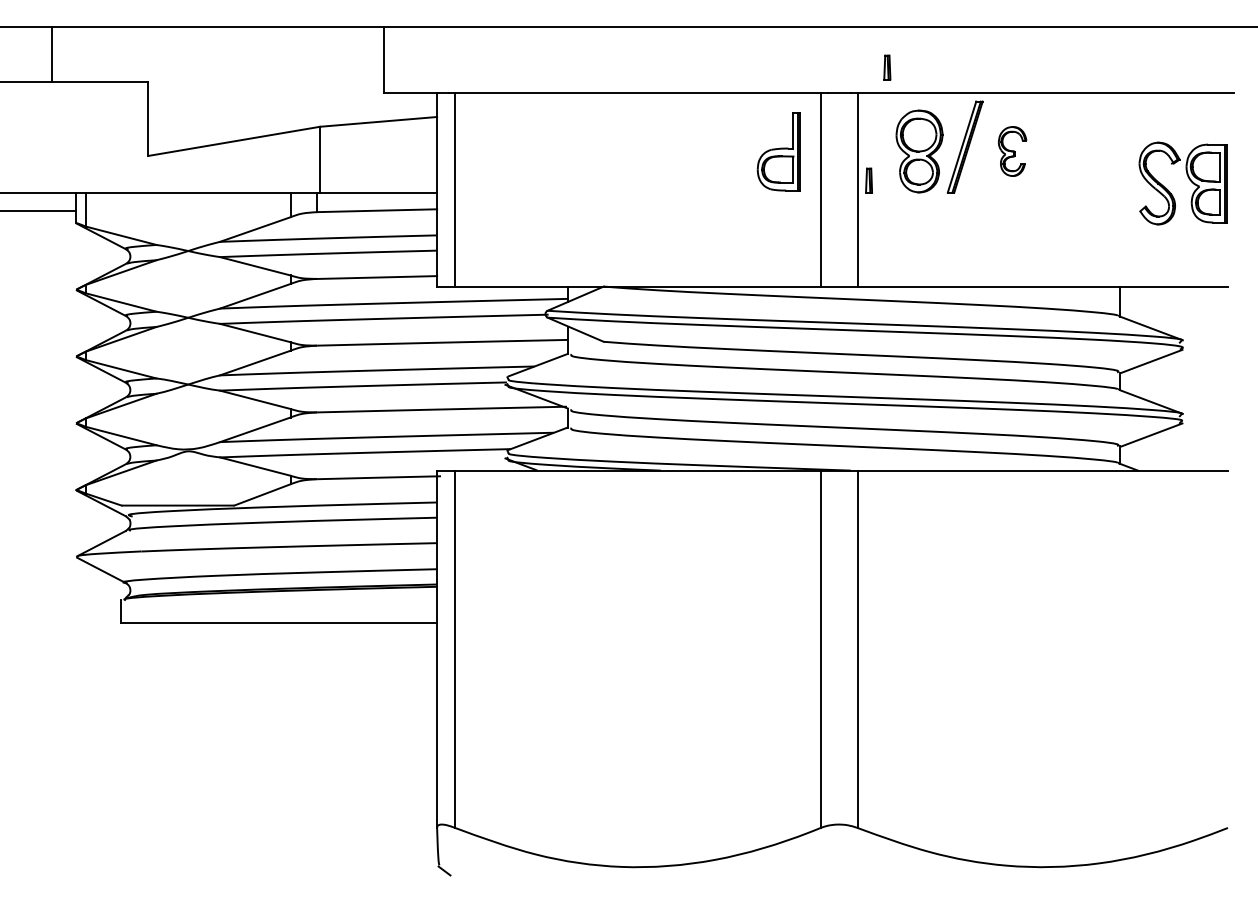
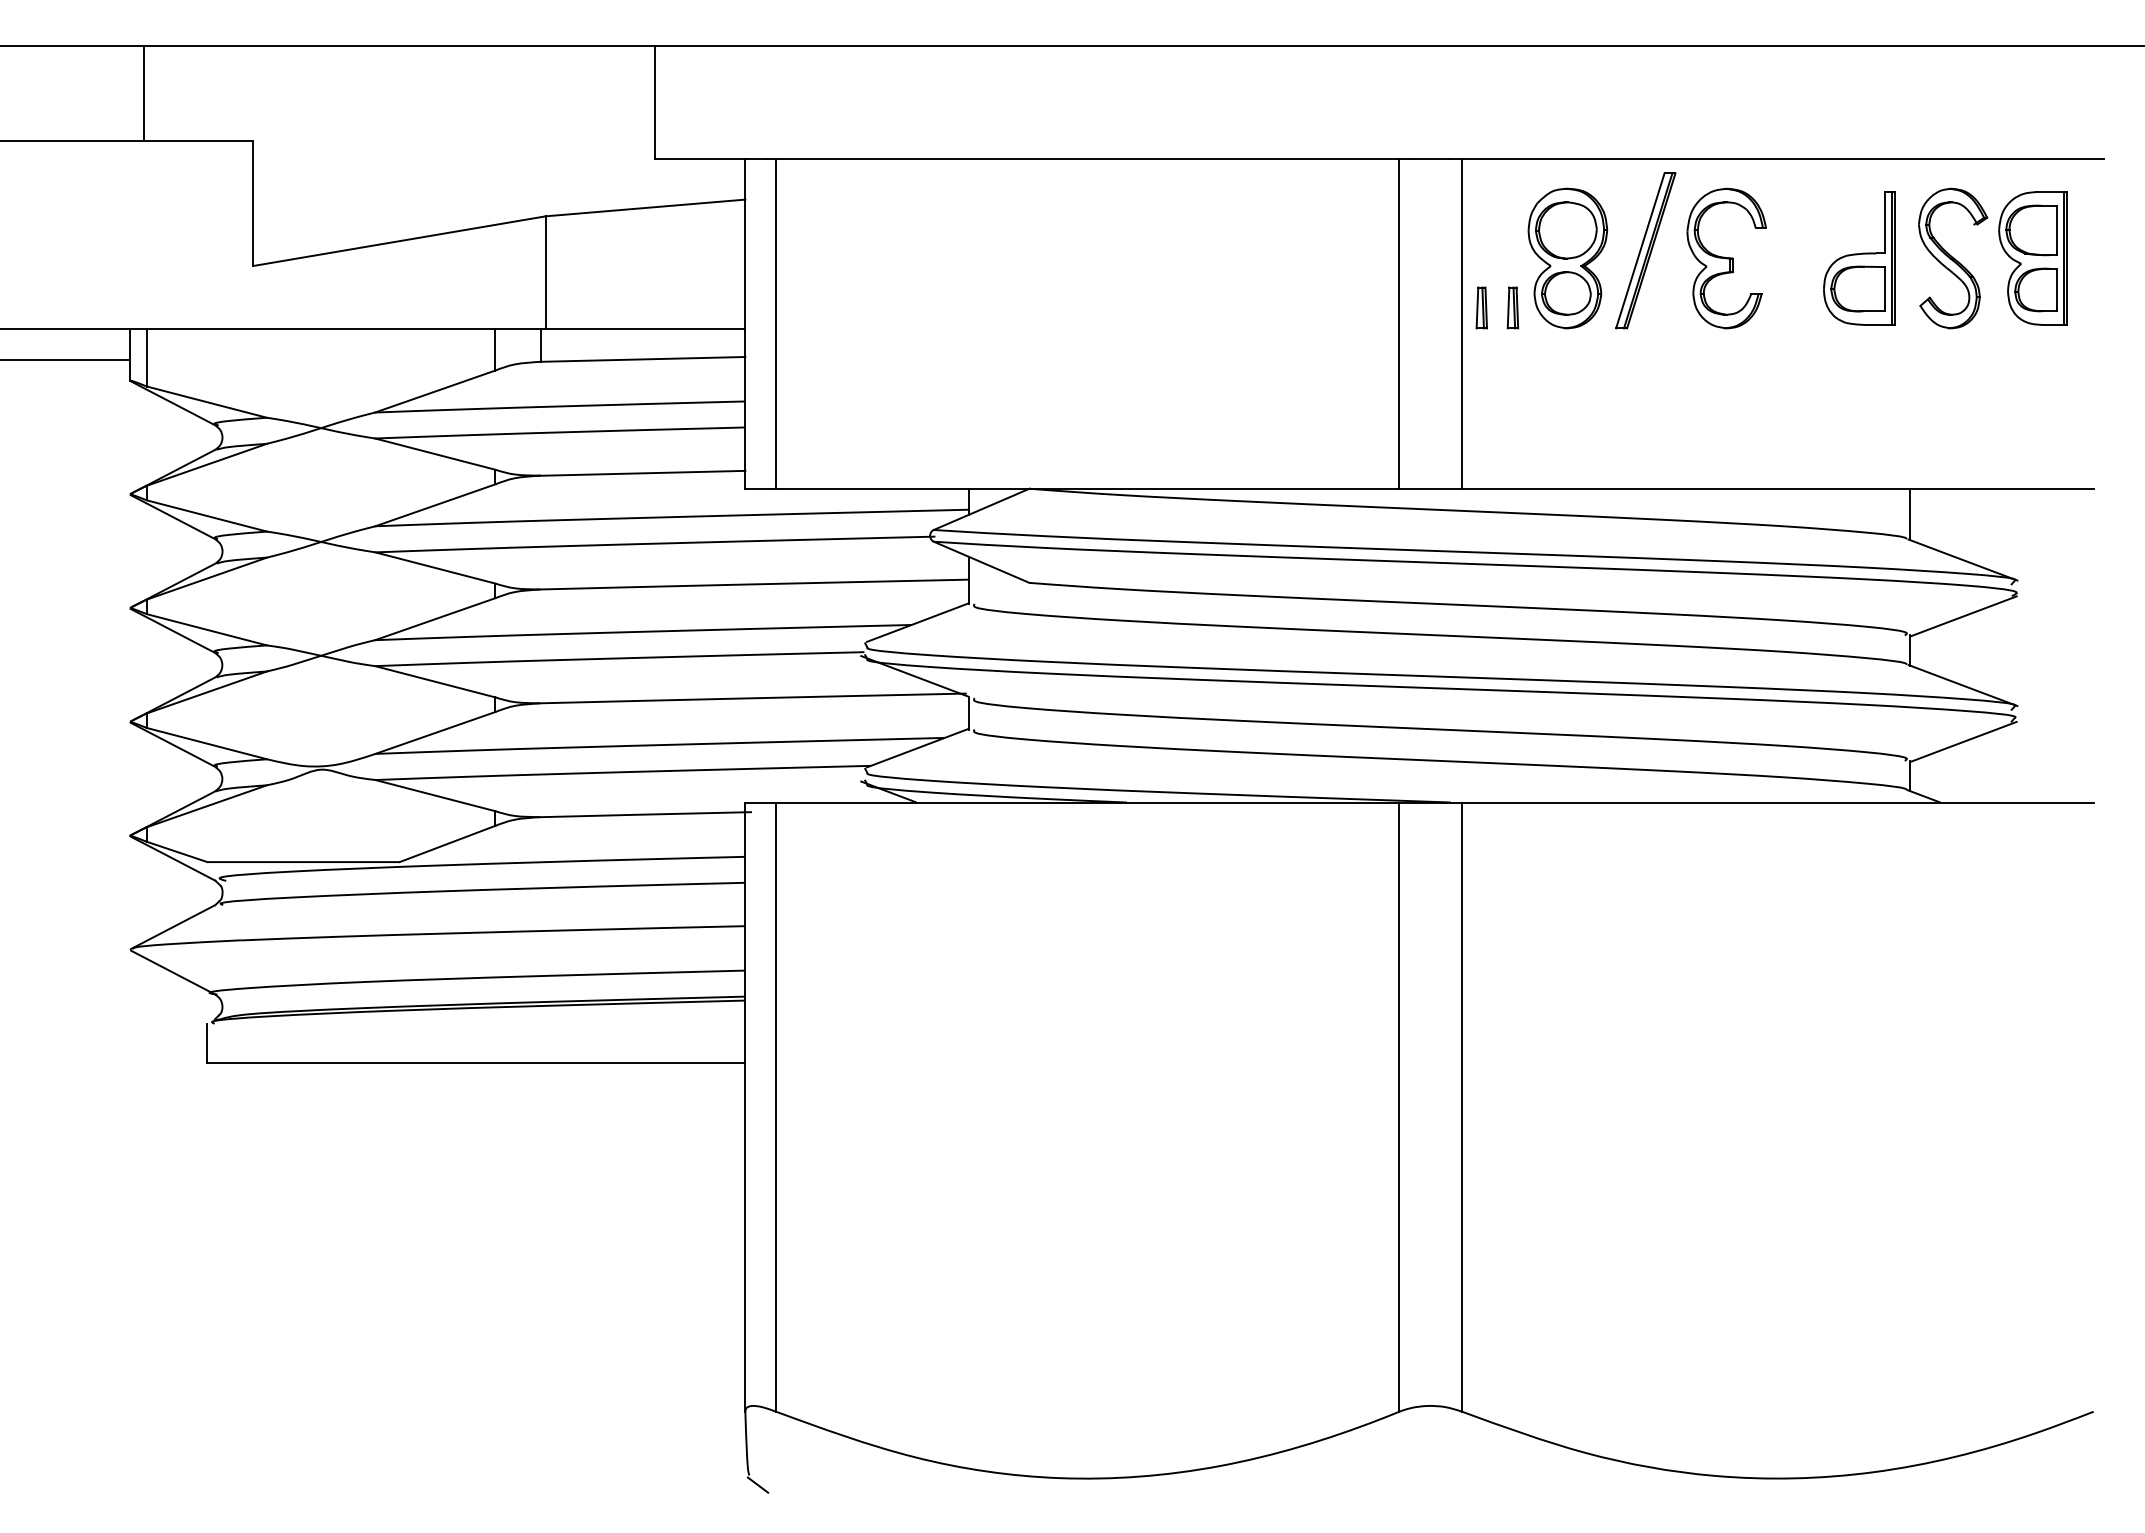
line: (52, 54) -> (144, 93), moved
part: (887, 67) -> (1513, 307), moved
part: (778, 151) -> (1859, 258), moved
part: (1012, 151) -> (1726, 258), size x1.67
part: (1189, 180) -> (2004, 253), moved

